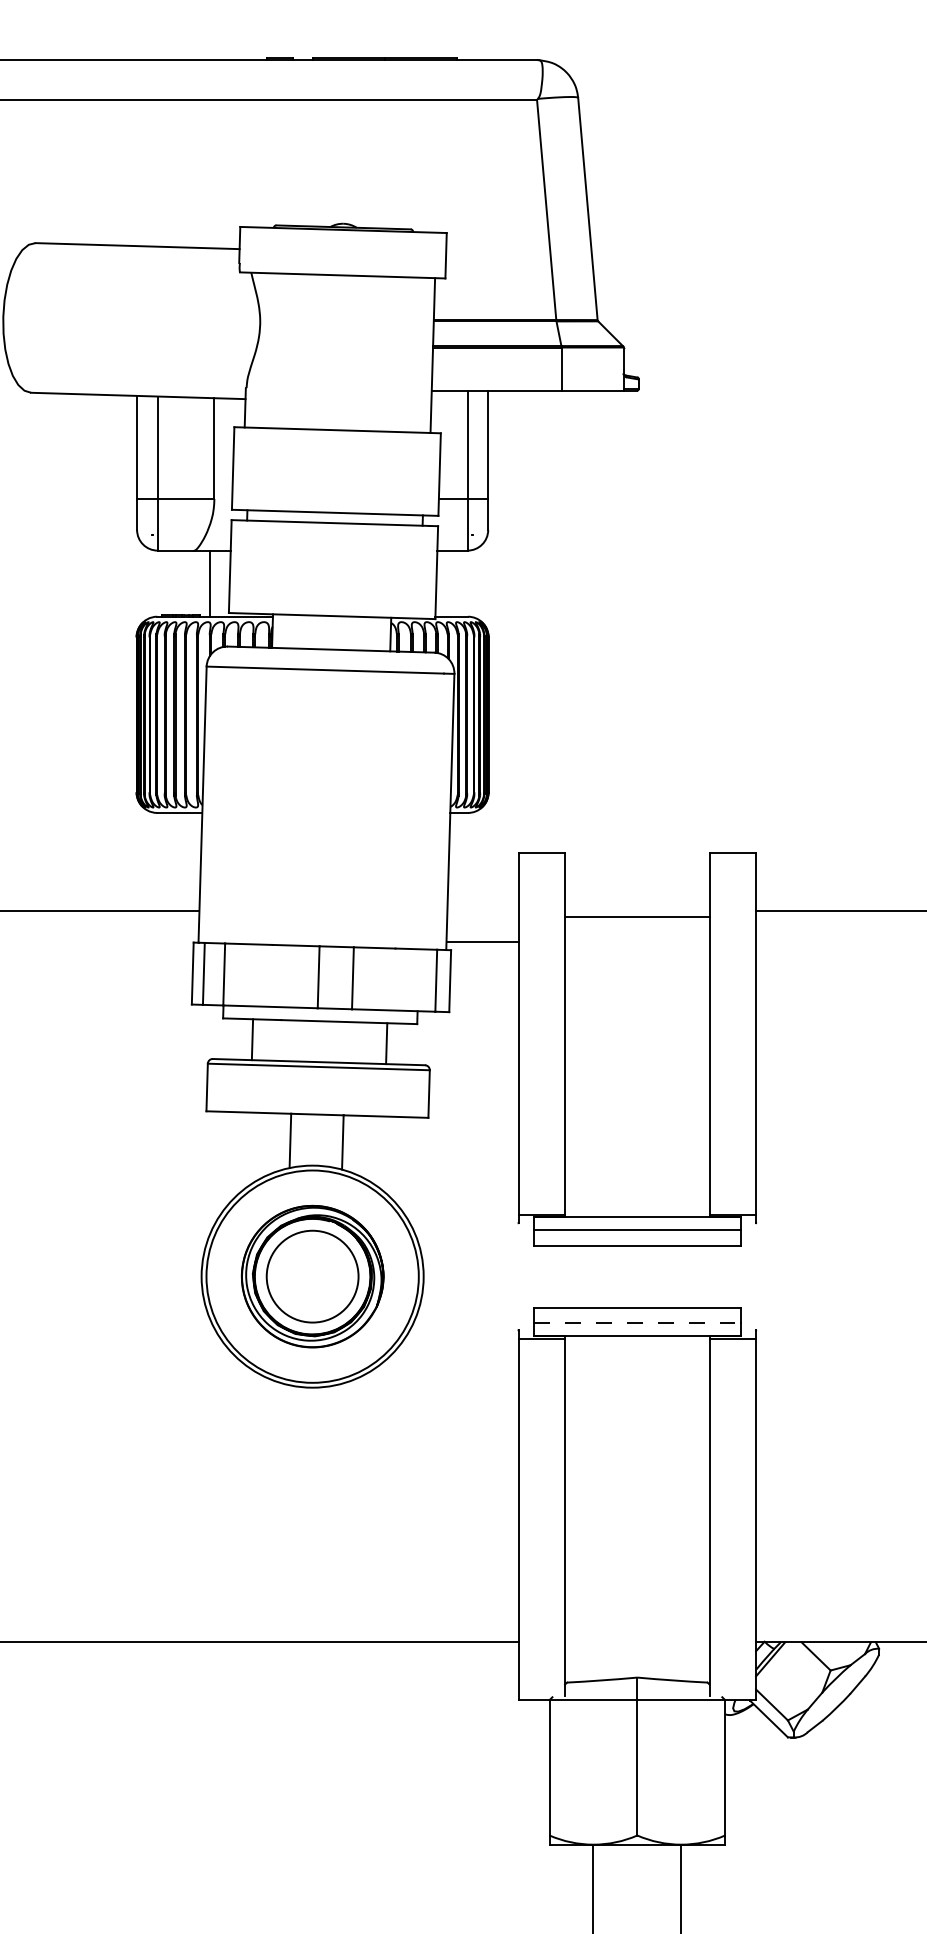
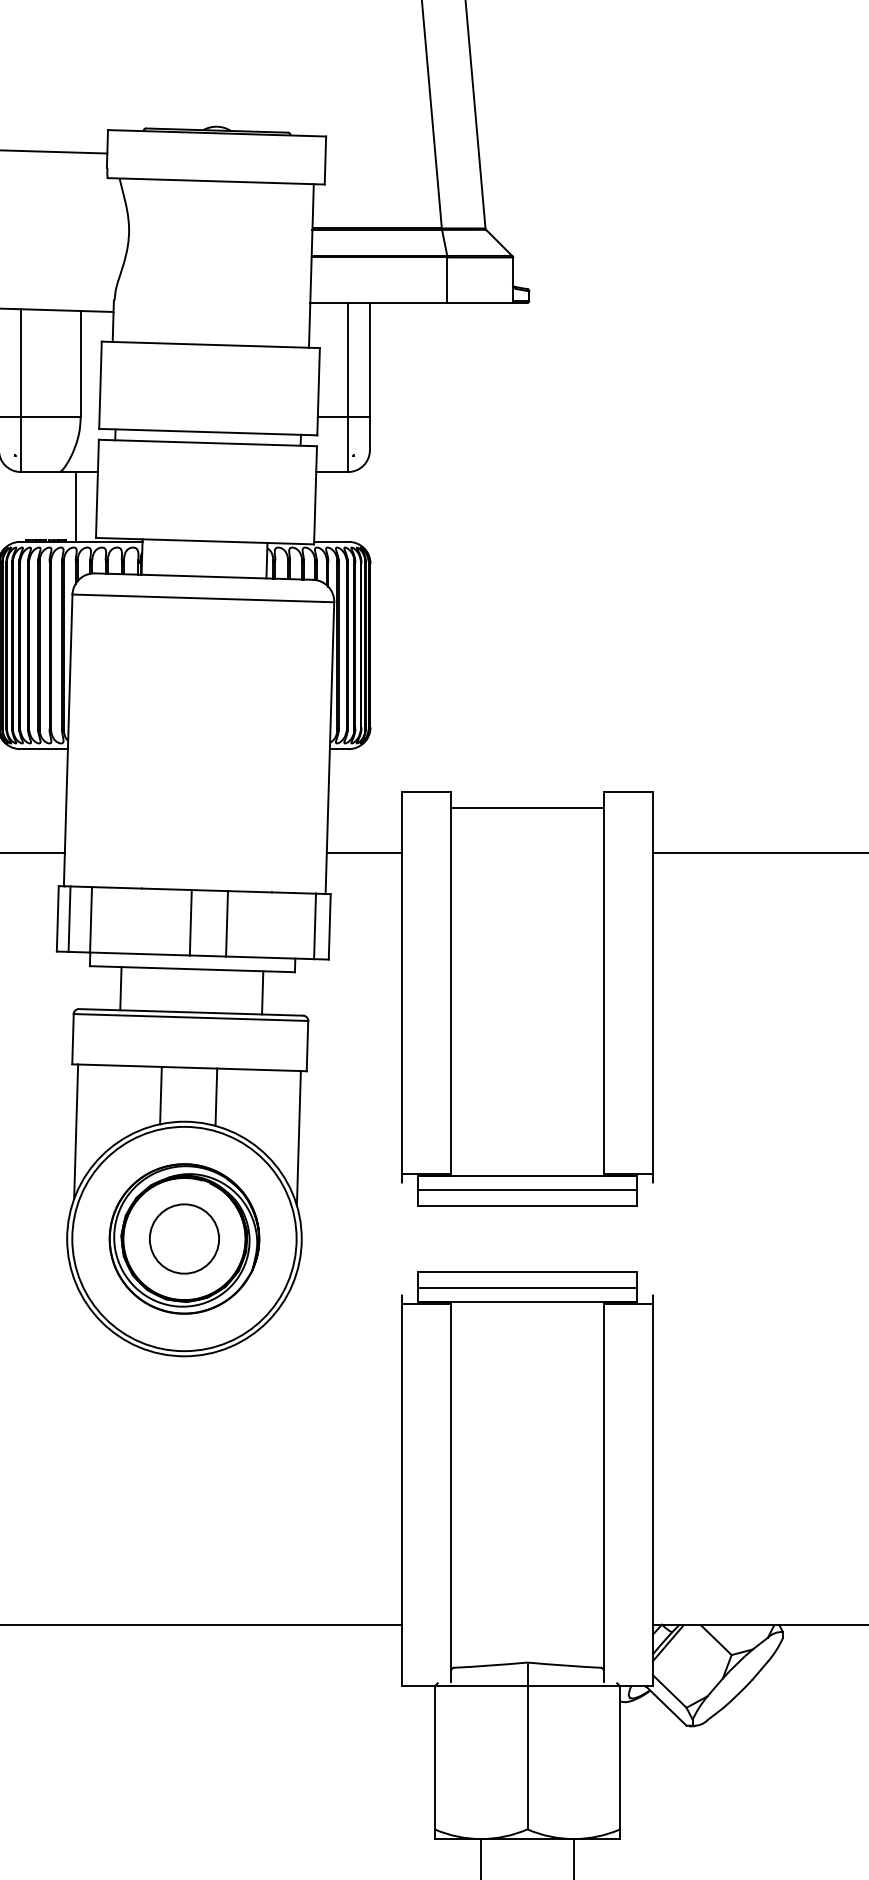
line: (637, 916) -> (527, 807), moved
line: (482, 942) -> (363, 853), moved
line: (210, 1174) -> (76, 1131), added
line: (420, 1181) -> (298, 1138), added
circle: (312, 1276) -> (184, 1238), size x0.71
line: (637, 1323) -> (527, 1288), dashed -> solid

